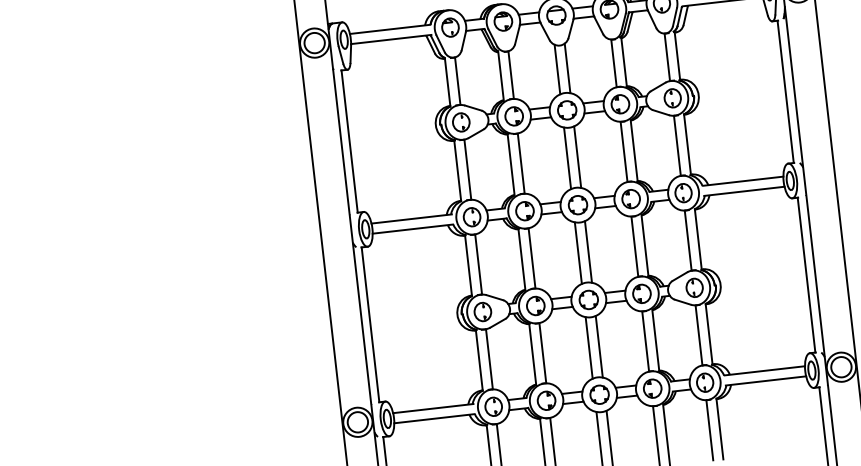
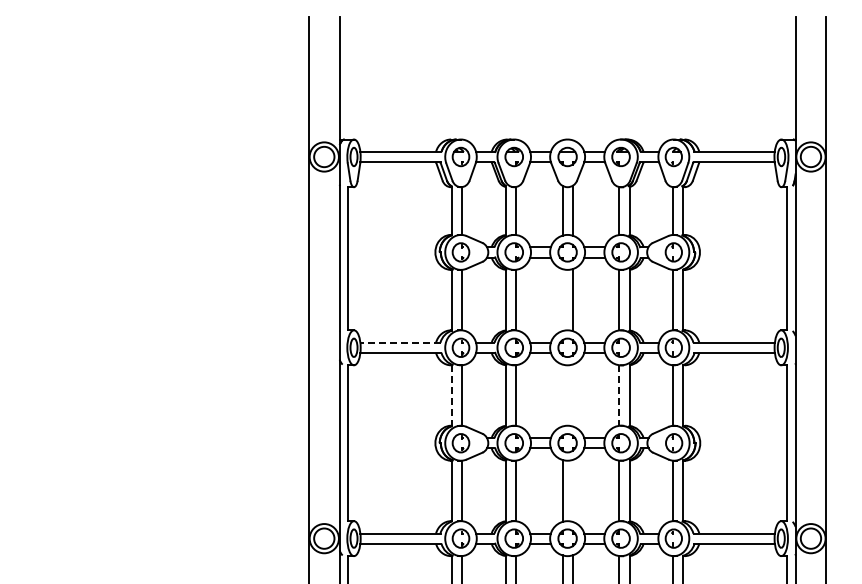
line: (567, 158) -> (562, 300), removed
line: (411, 218) -> (400, 342), solid -> dashed
line: (635, 247) -> (619, 396), solid -> dashed
line: (588, 251) -> (572, 395), removed
line: (578, 253) -> (562, 395), removed
line: (468, 265) -> (451, 395), solid -> dashed
line: (599, 346) -> (572, 490), removed

